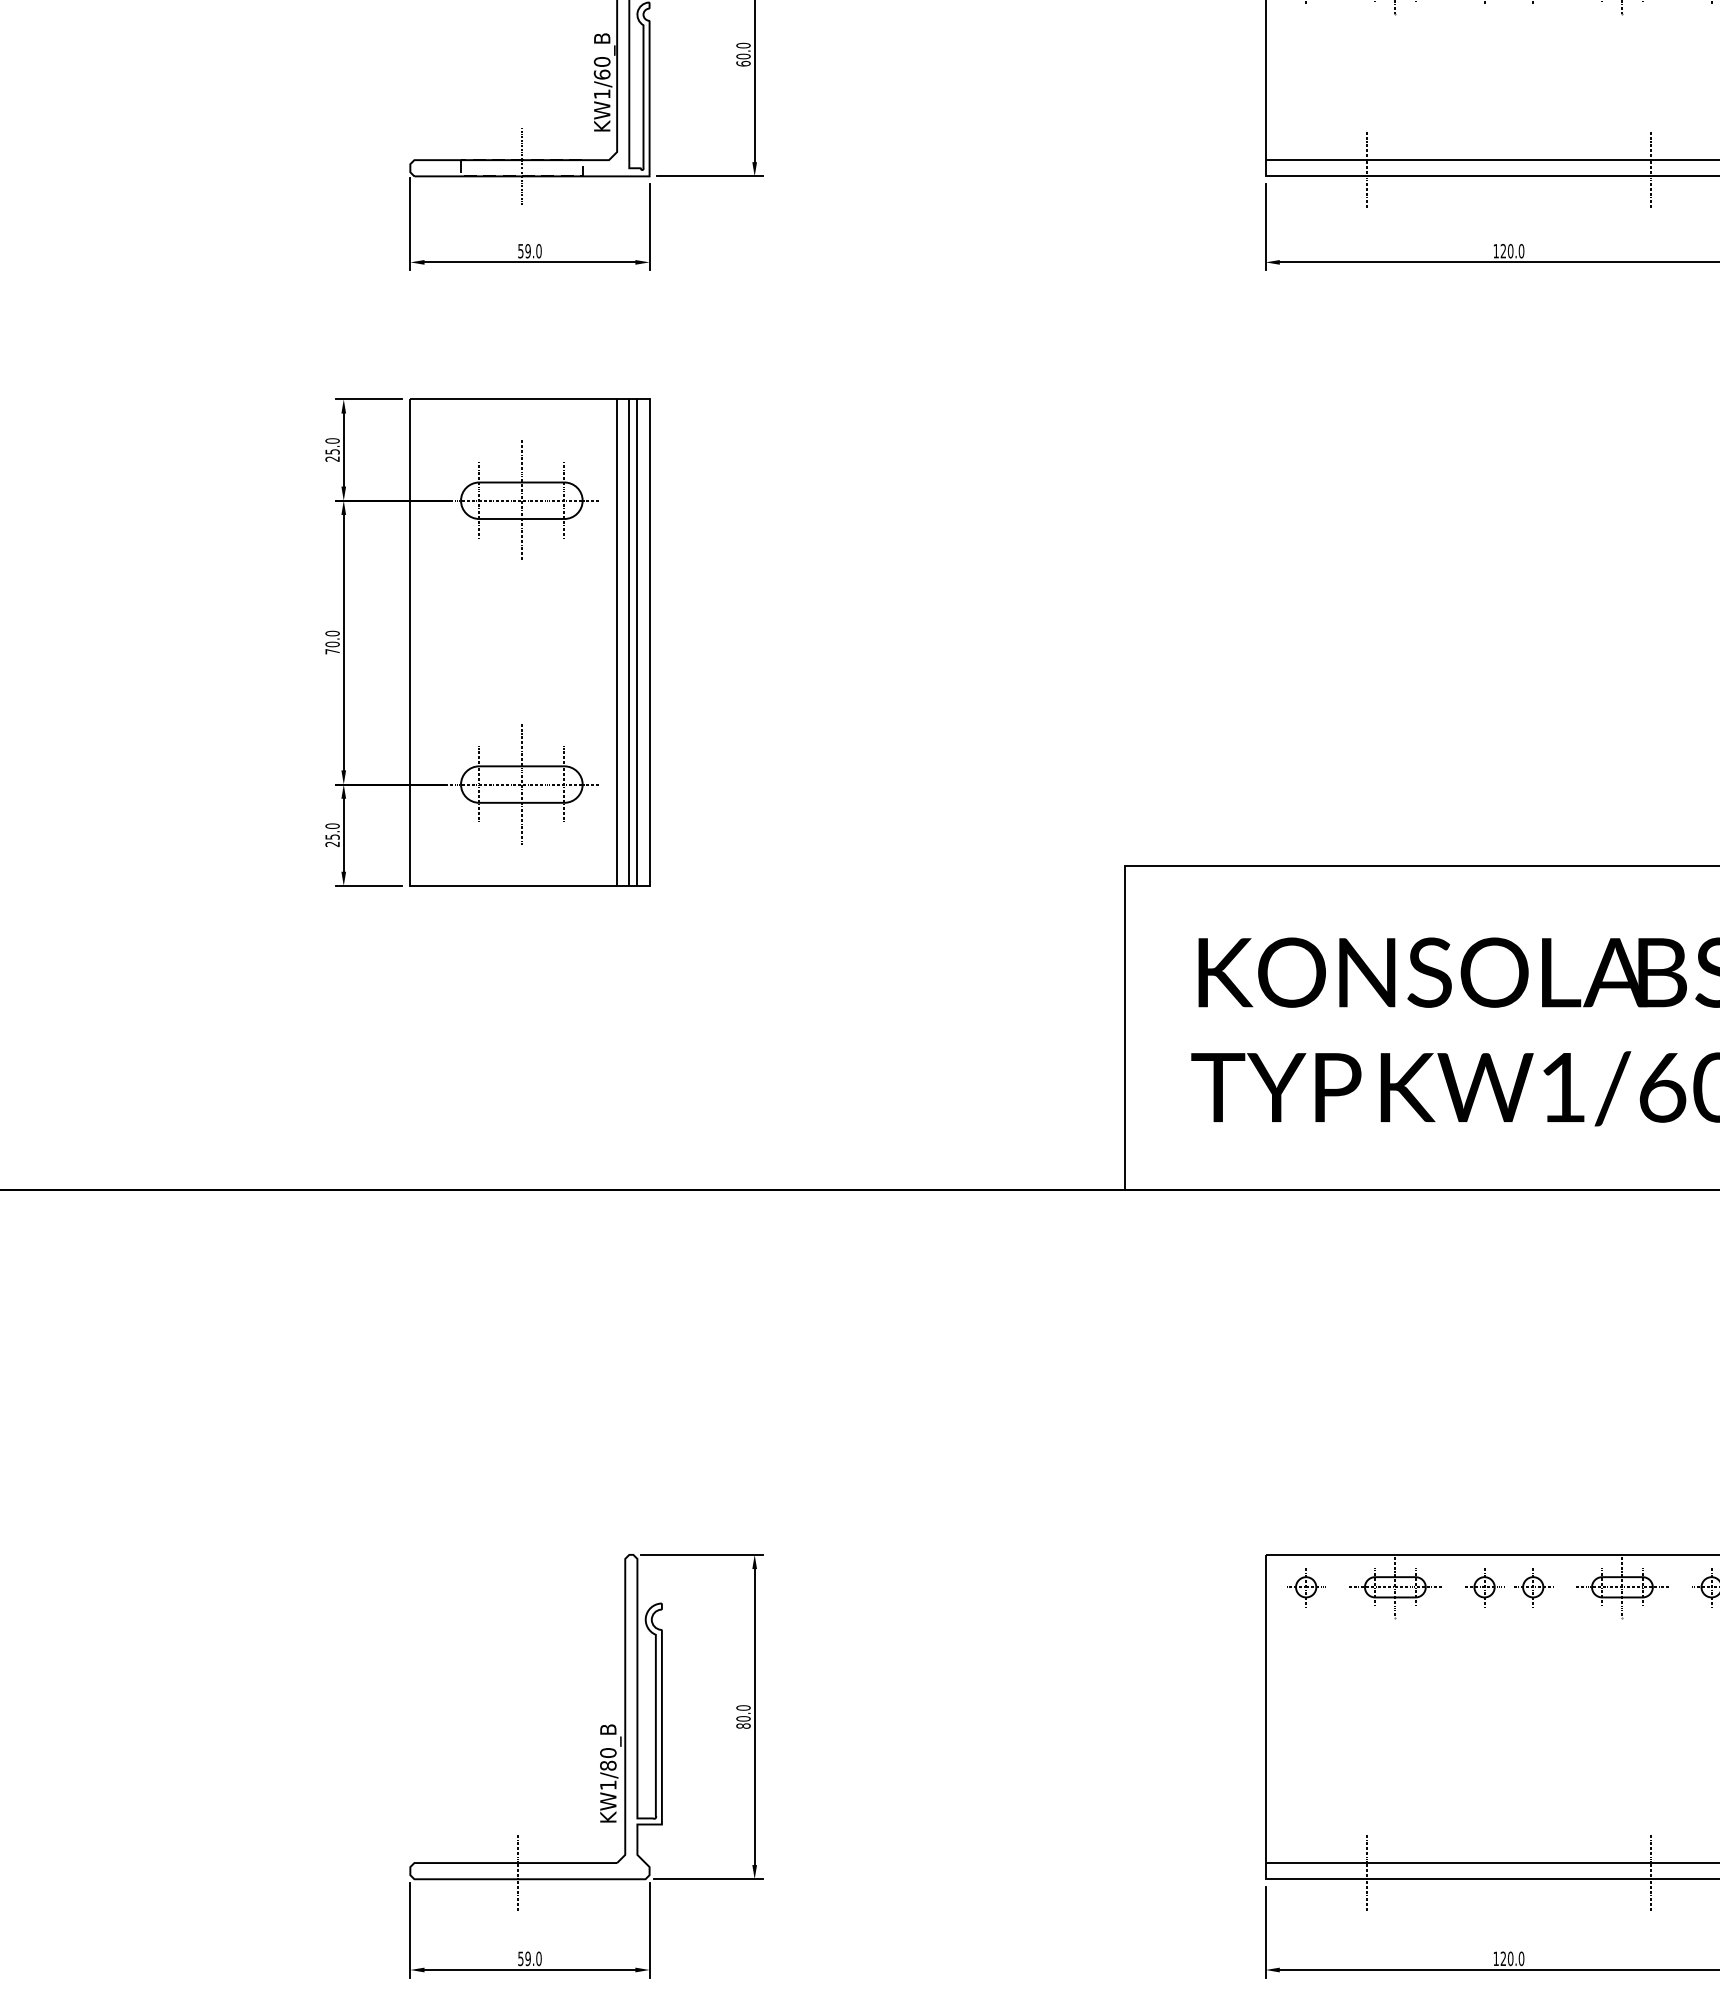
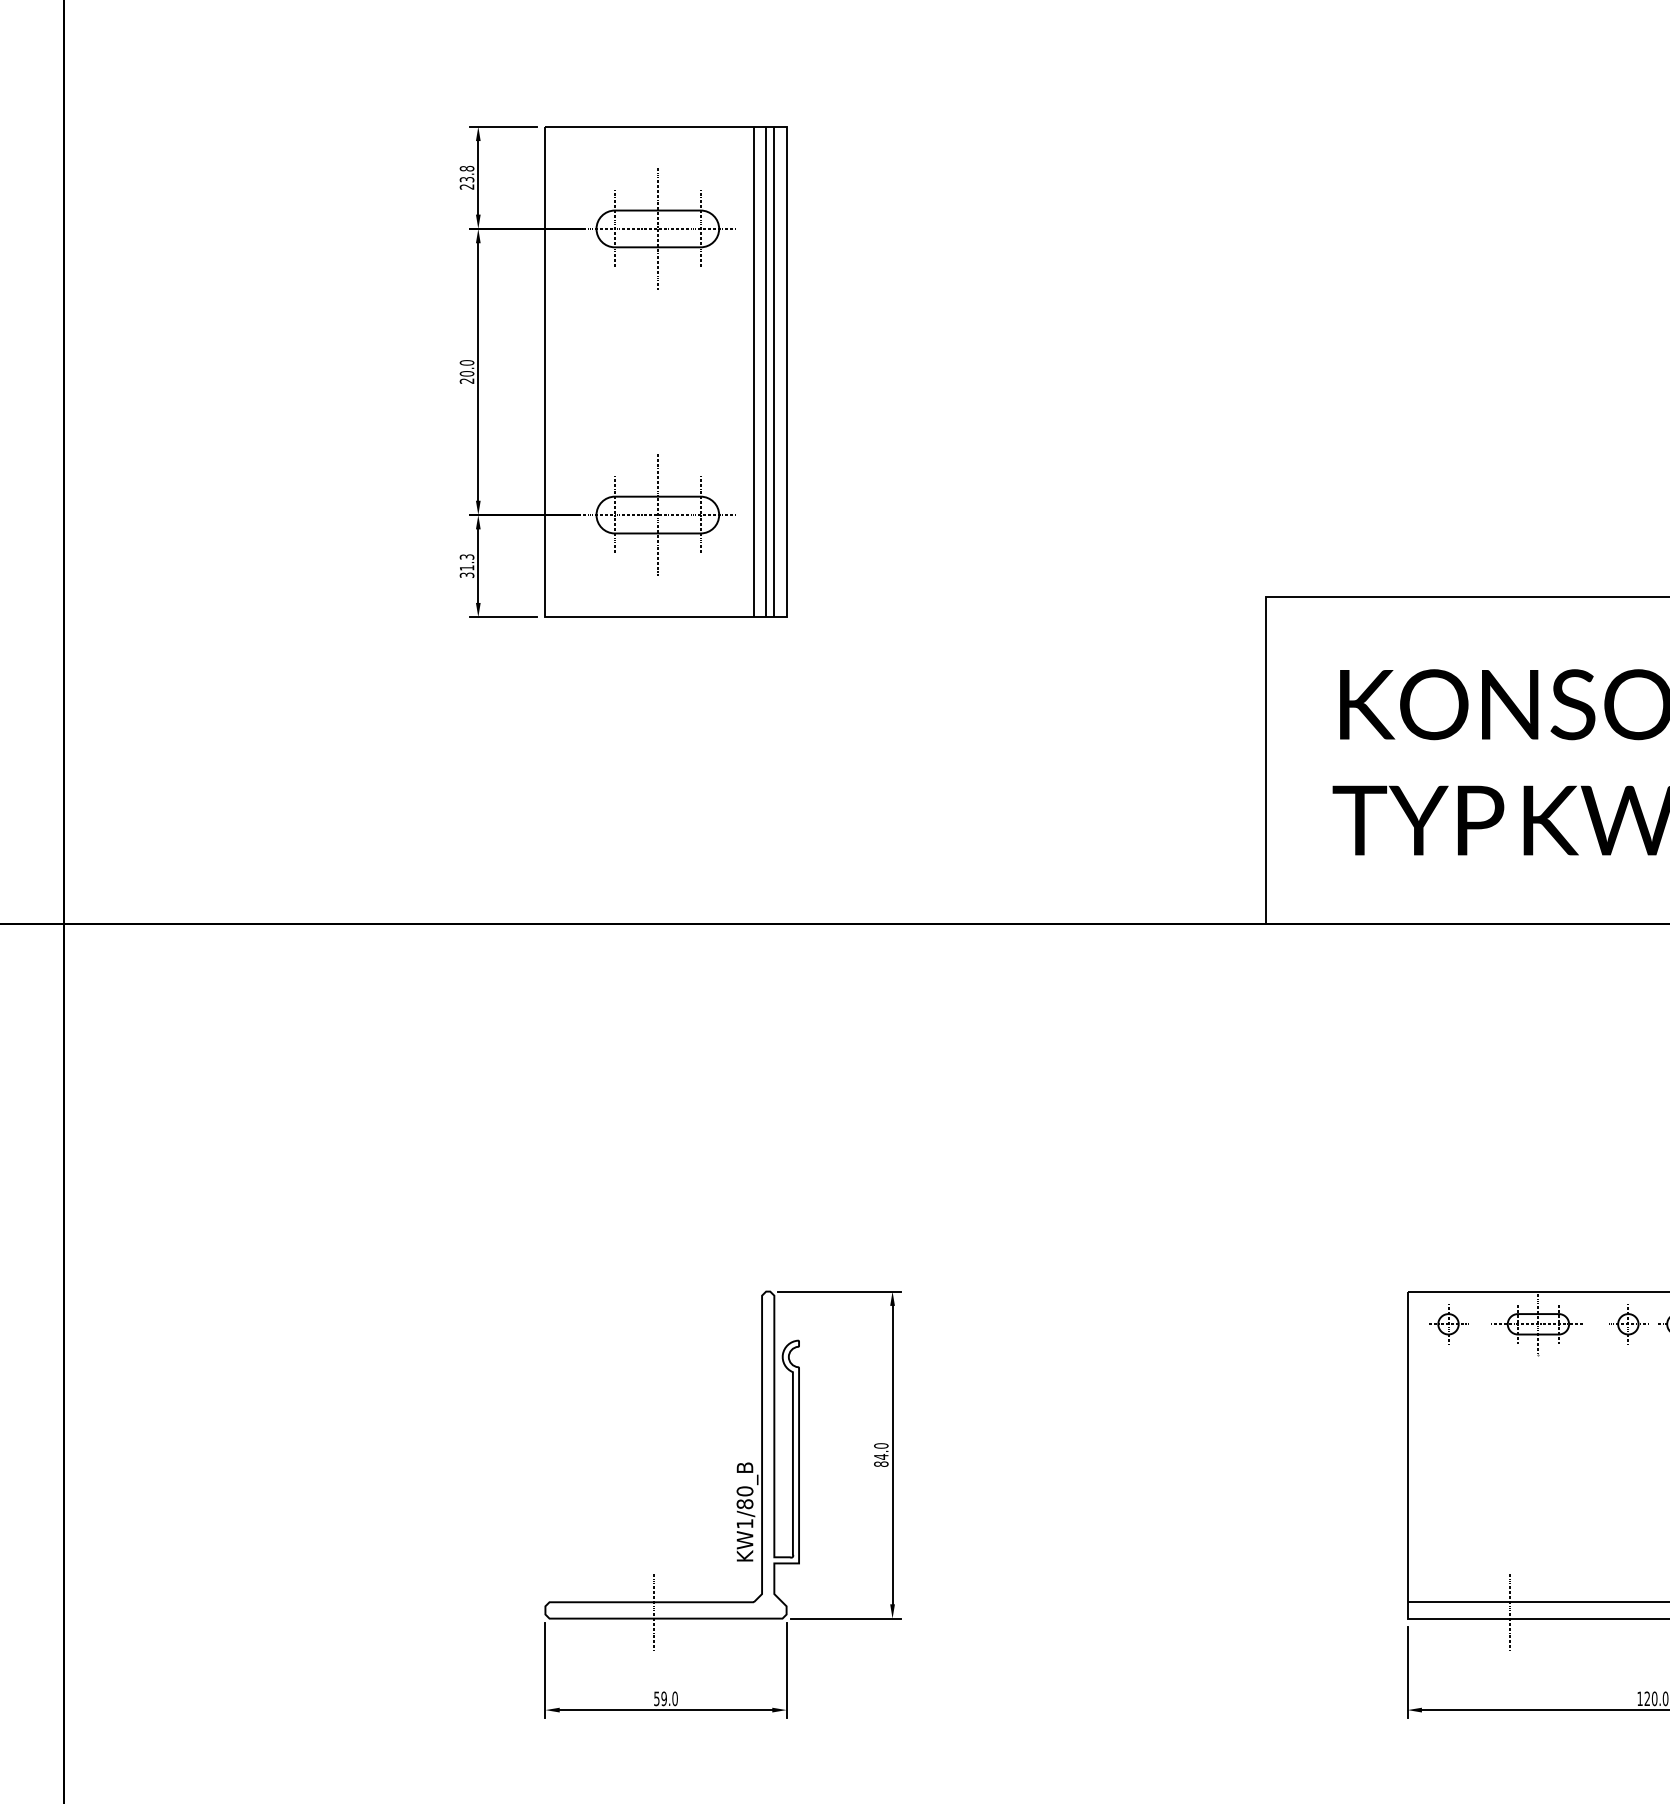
text: (332, 446) -> (466, 174), 25.0 -> 23.8
text: (332, 651) -> (466, 380), 70.0 -> 20.0
text: (332, 834) -> (466, 565), 25.0 -> 31.3
text: (743, 1718) -> (881, 1456), 80.0 -> 84.0

